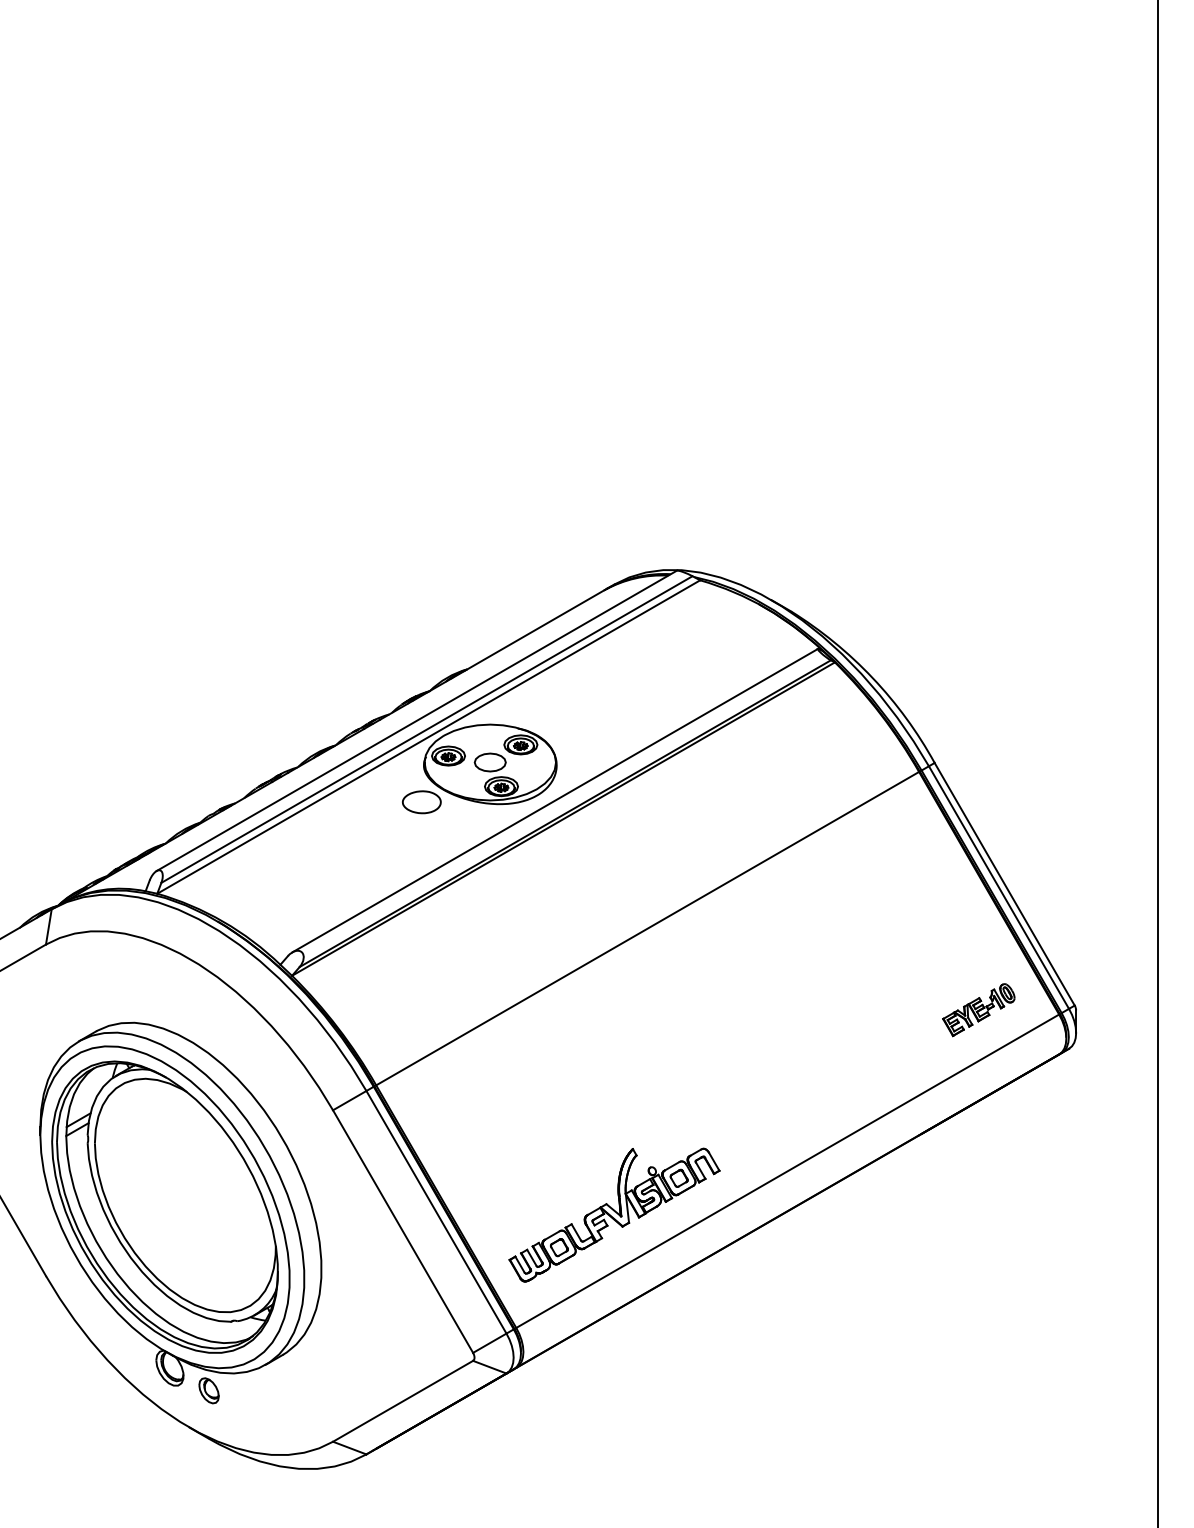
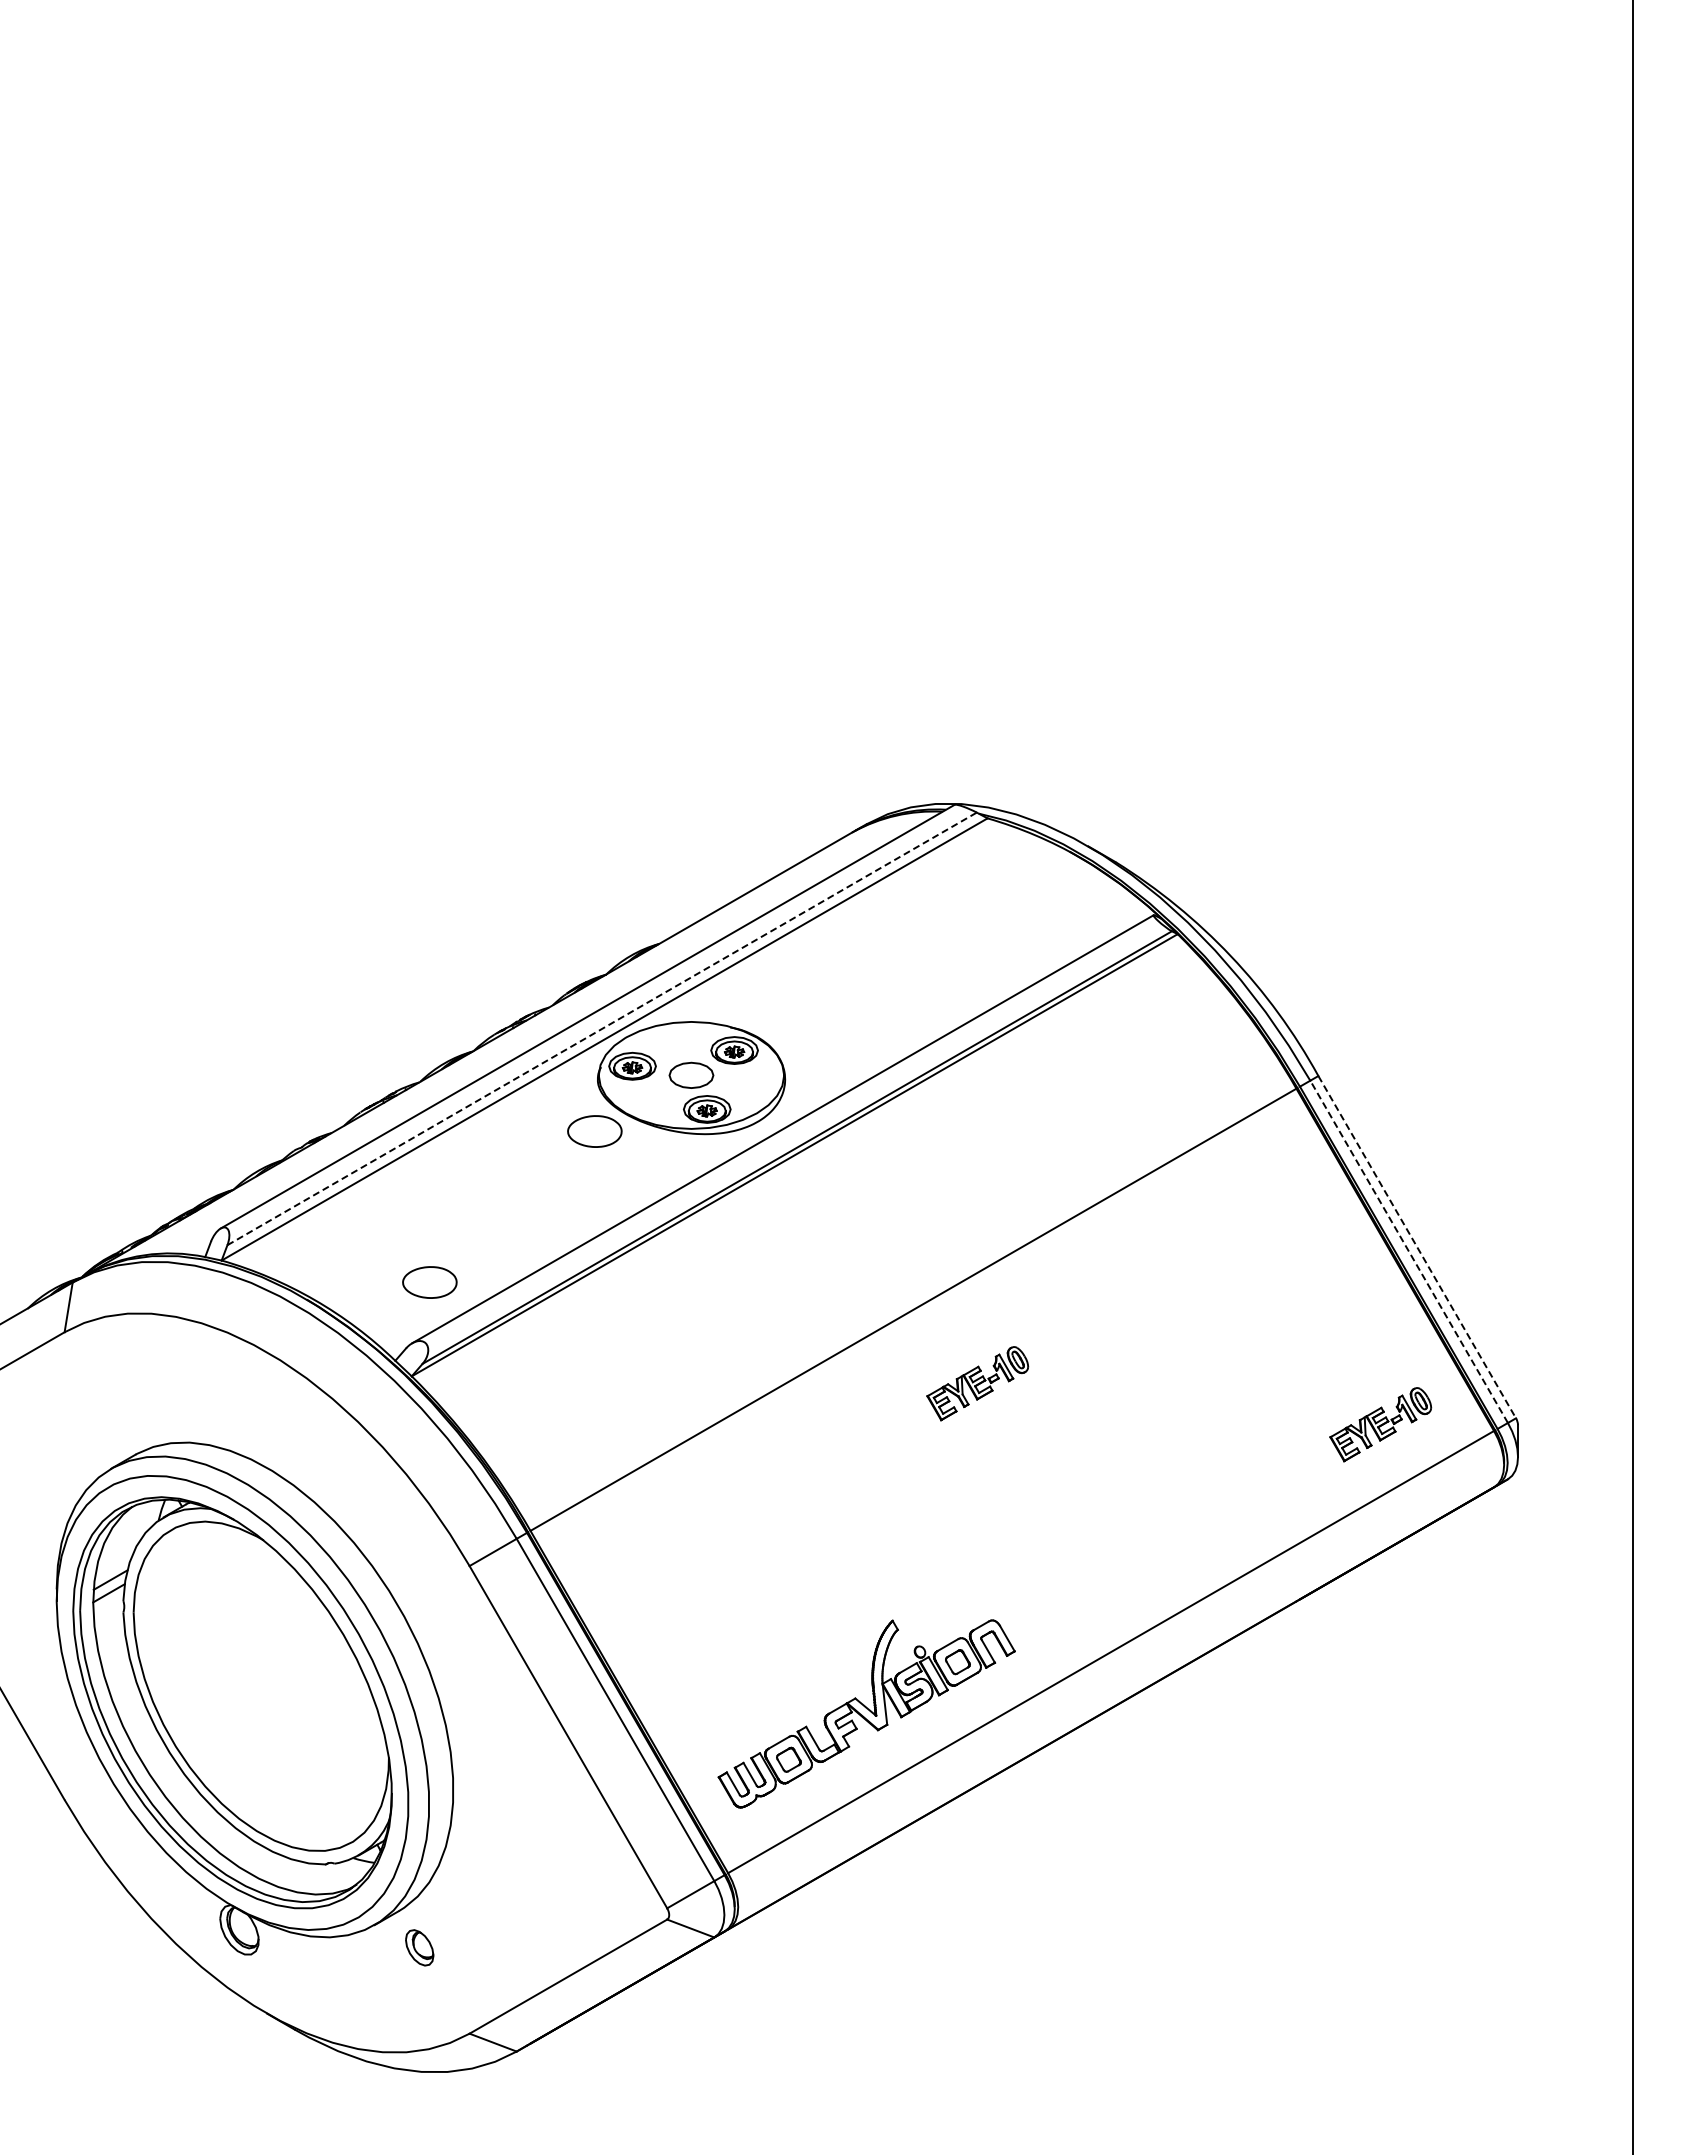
line: (427, 729) -> (602, 1028), solid -> dashed
line: (1004, 884) -> (1417, 1247), solid -> dashed
line: (999, 887) -> (1409, 1251), solid -> dashed
part: (304, 909) -> (429, 1282), added
part: (693, 980) -> (977, 1383), added
part: (208, 1390) -> (419, 1947), moved

